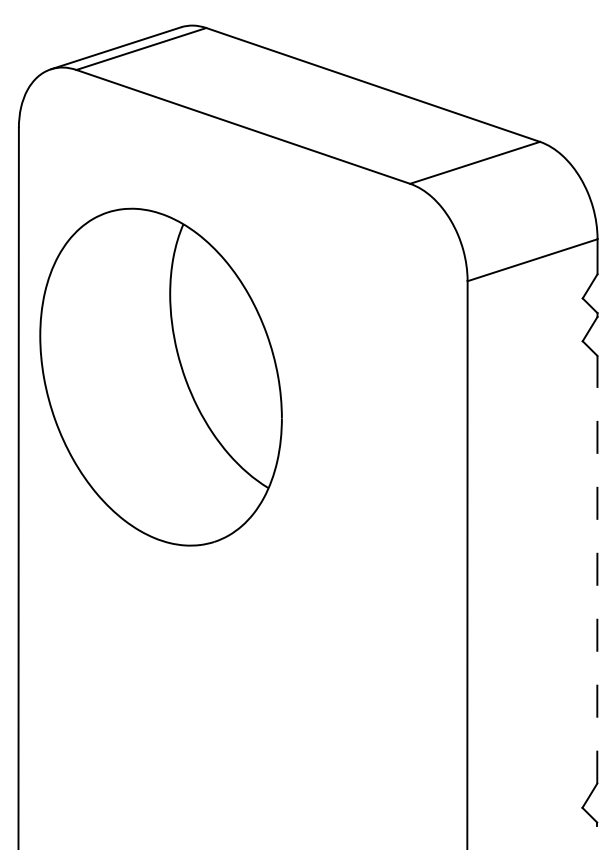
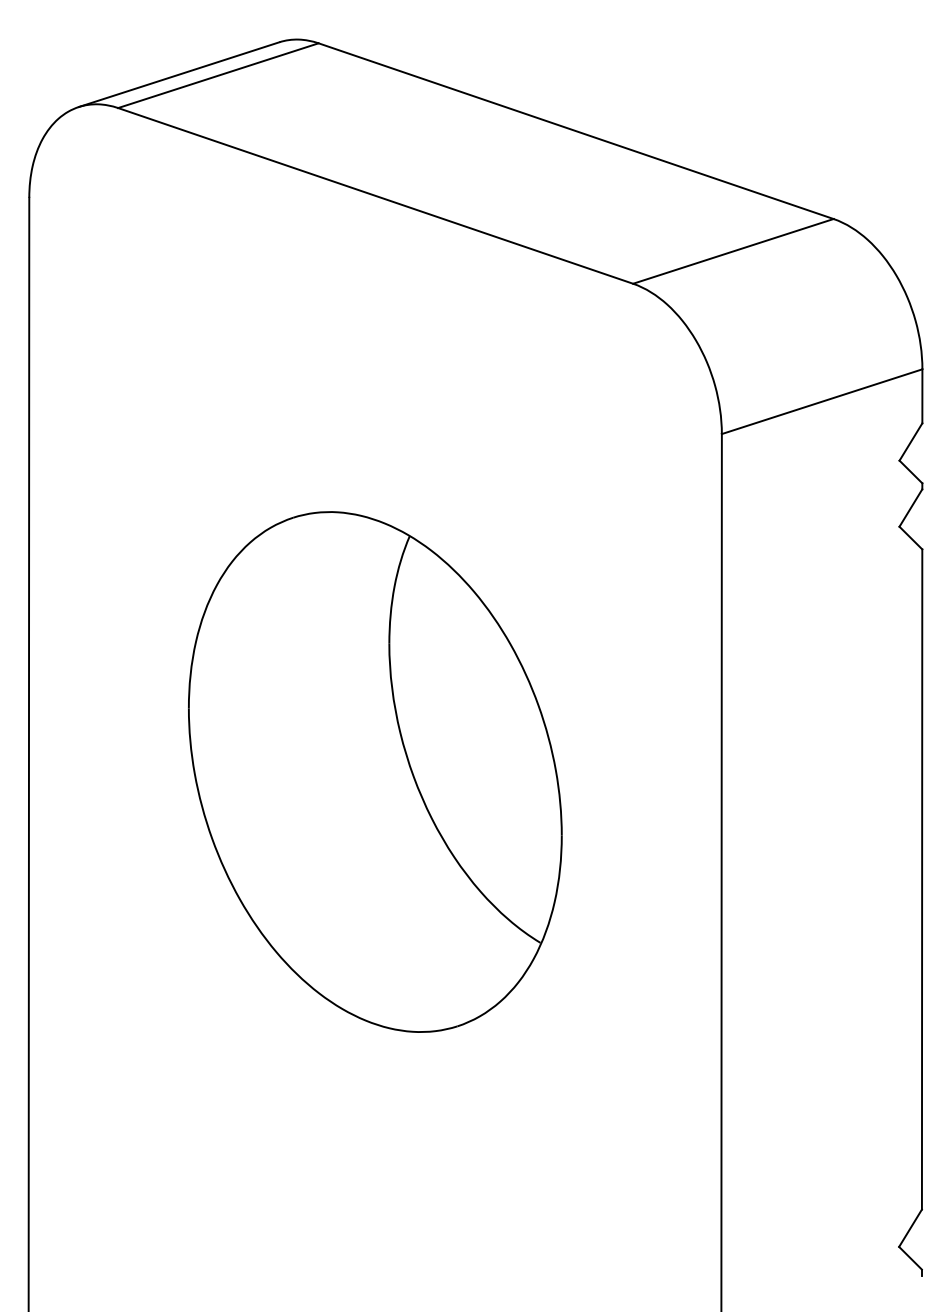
part: (160, 376) -> (374, 770), moved
line: (597, 569) -> (922, 879), dashed -> solid

